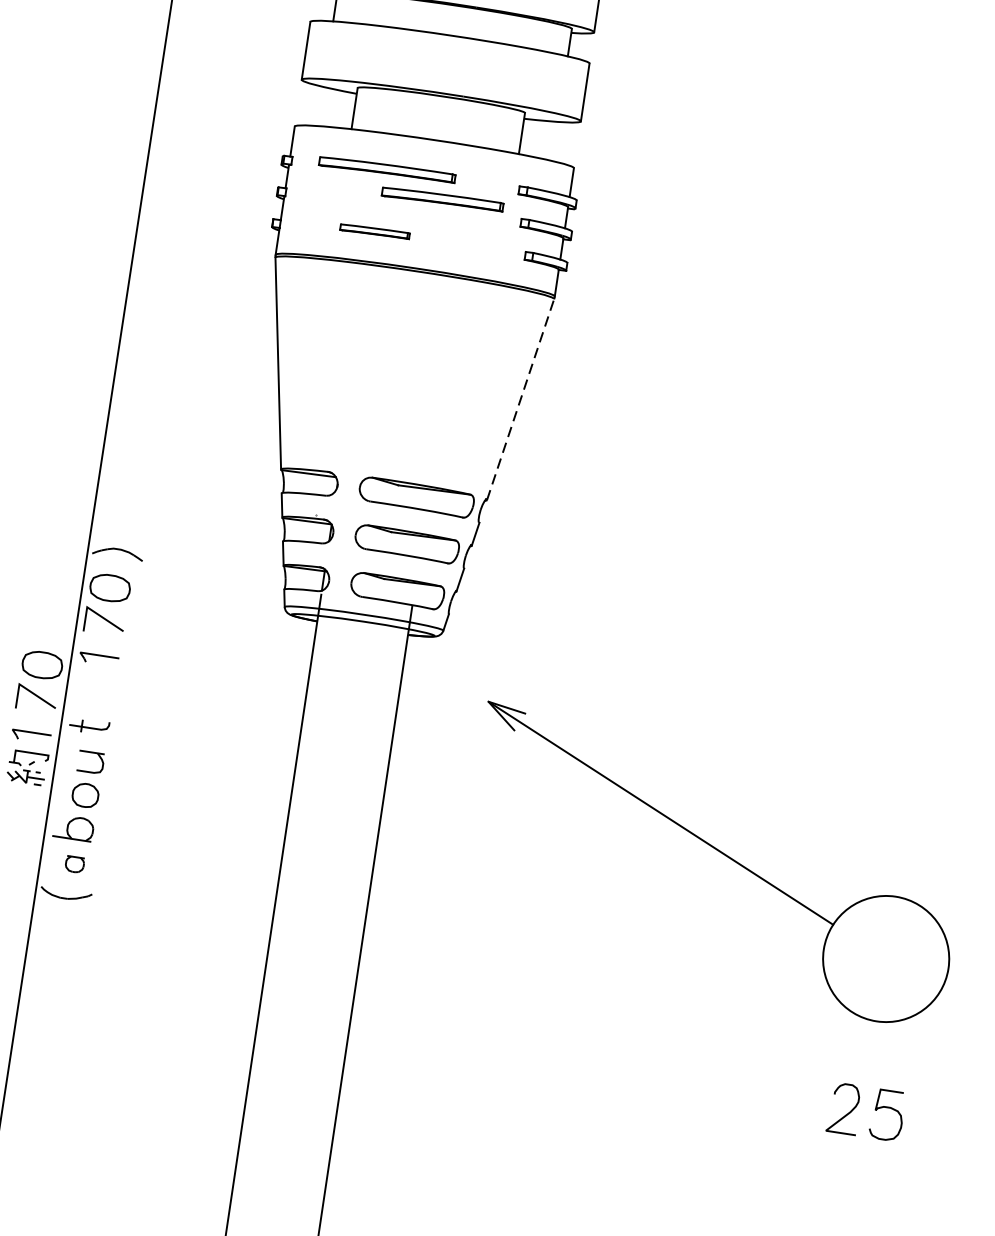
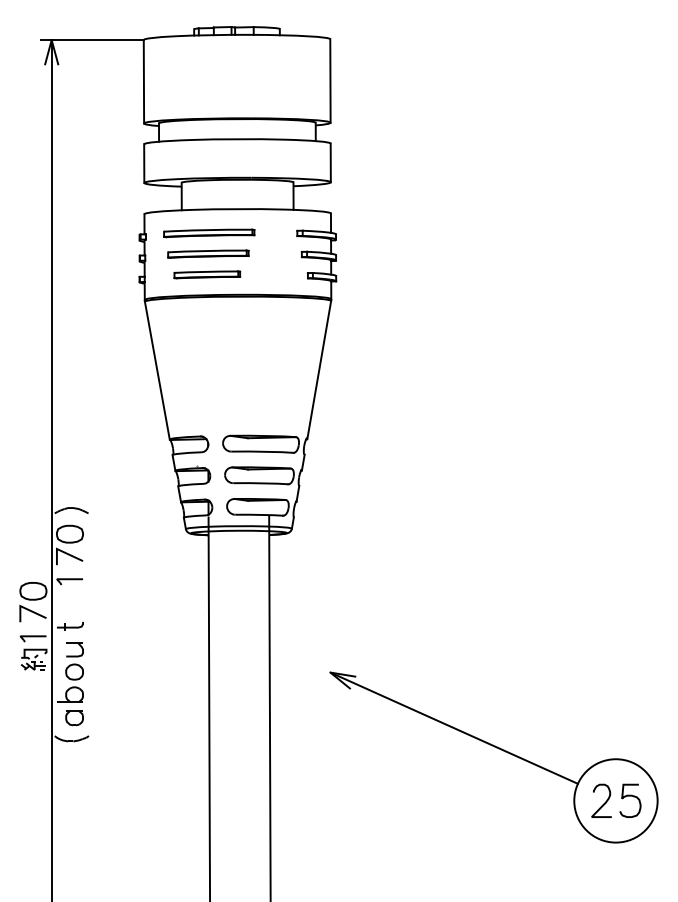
part: (443, 198) -> (208, 253), moved
part: (375, 231) -> (207, 274), size x1.43
line: (521, 398) -> (319, 369), dashed -> solid
part: (722, 855) -> (498, 749), moved
part: (74, 864) -> (74, 718), size x1.43

